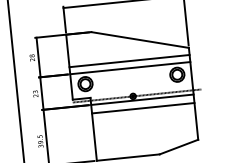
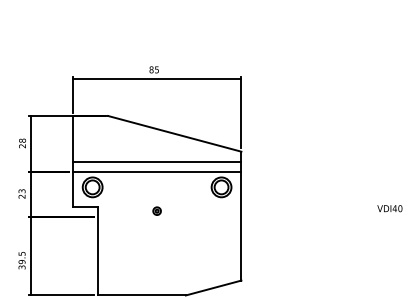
line: (137, 96) -> (162, 211), removed
line: (142, 100) -> (169, 217), removed
line: (143, 108) -> (169, 229), removed

